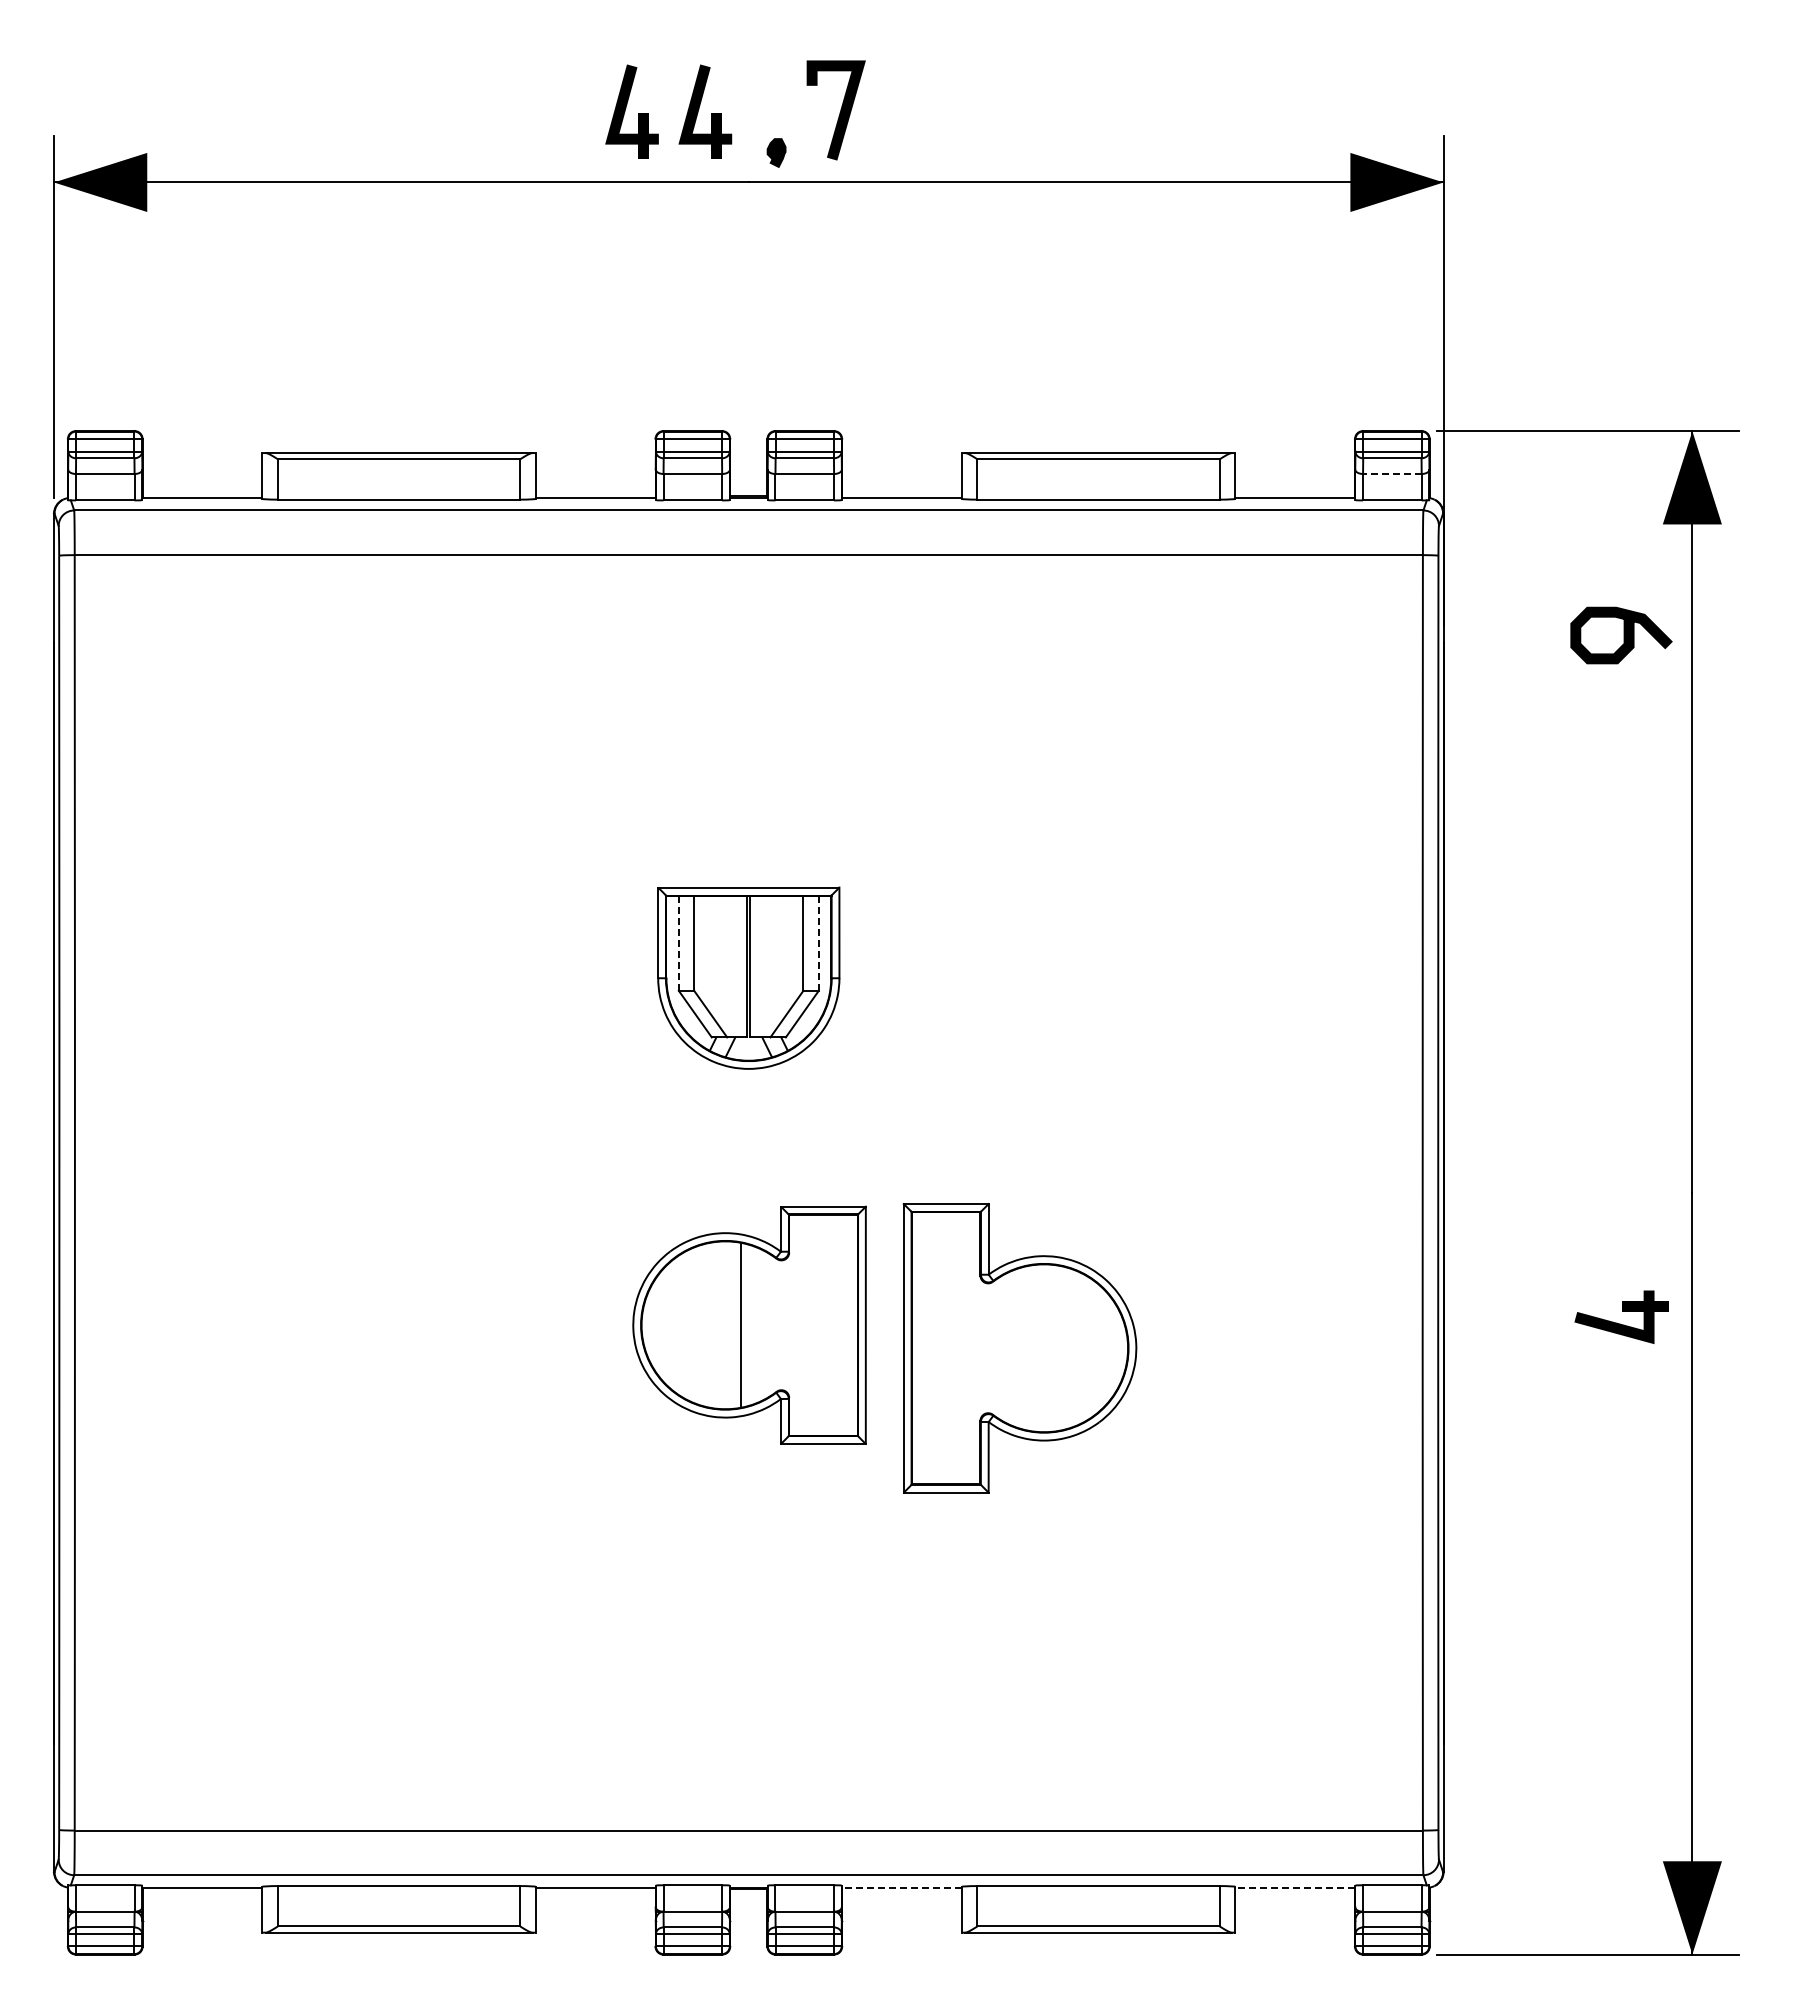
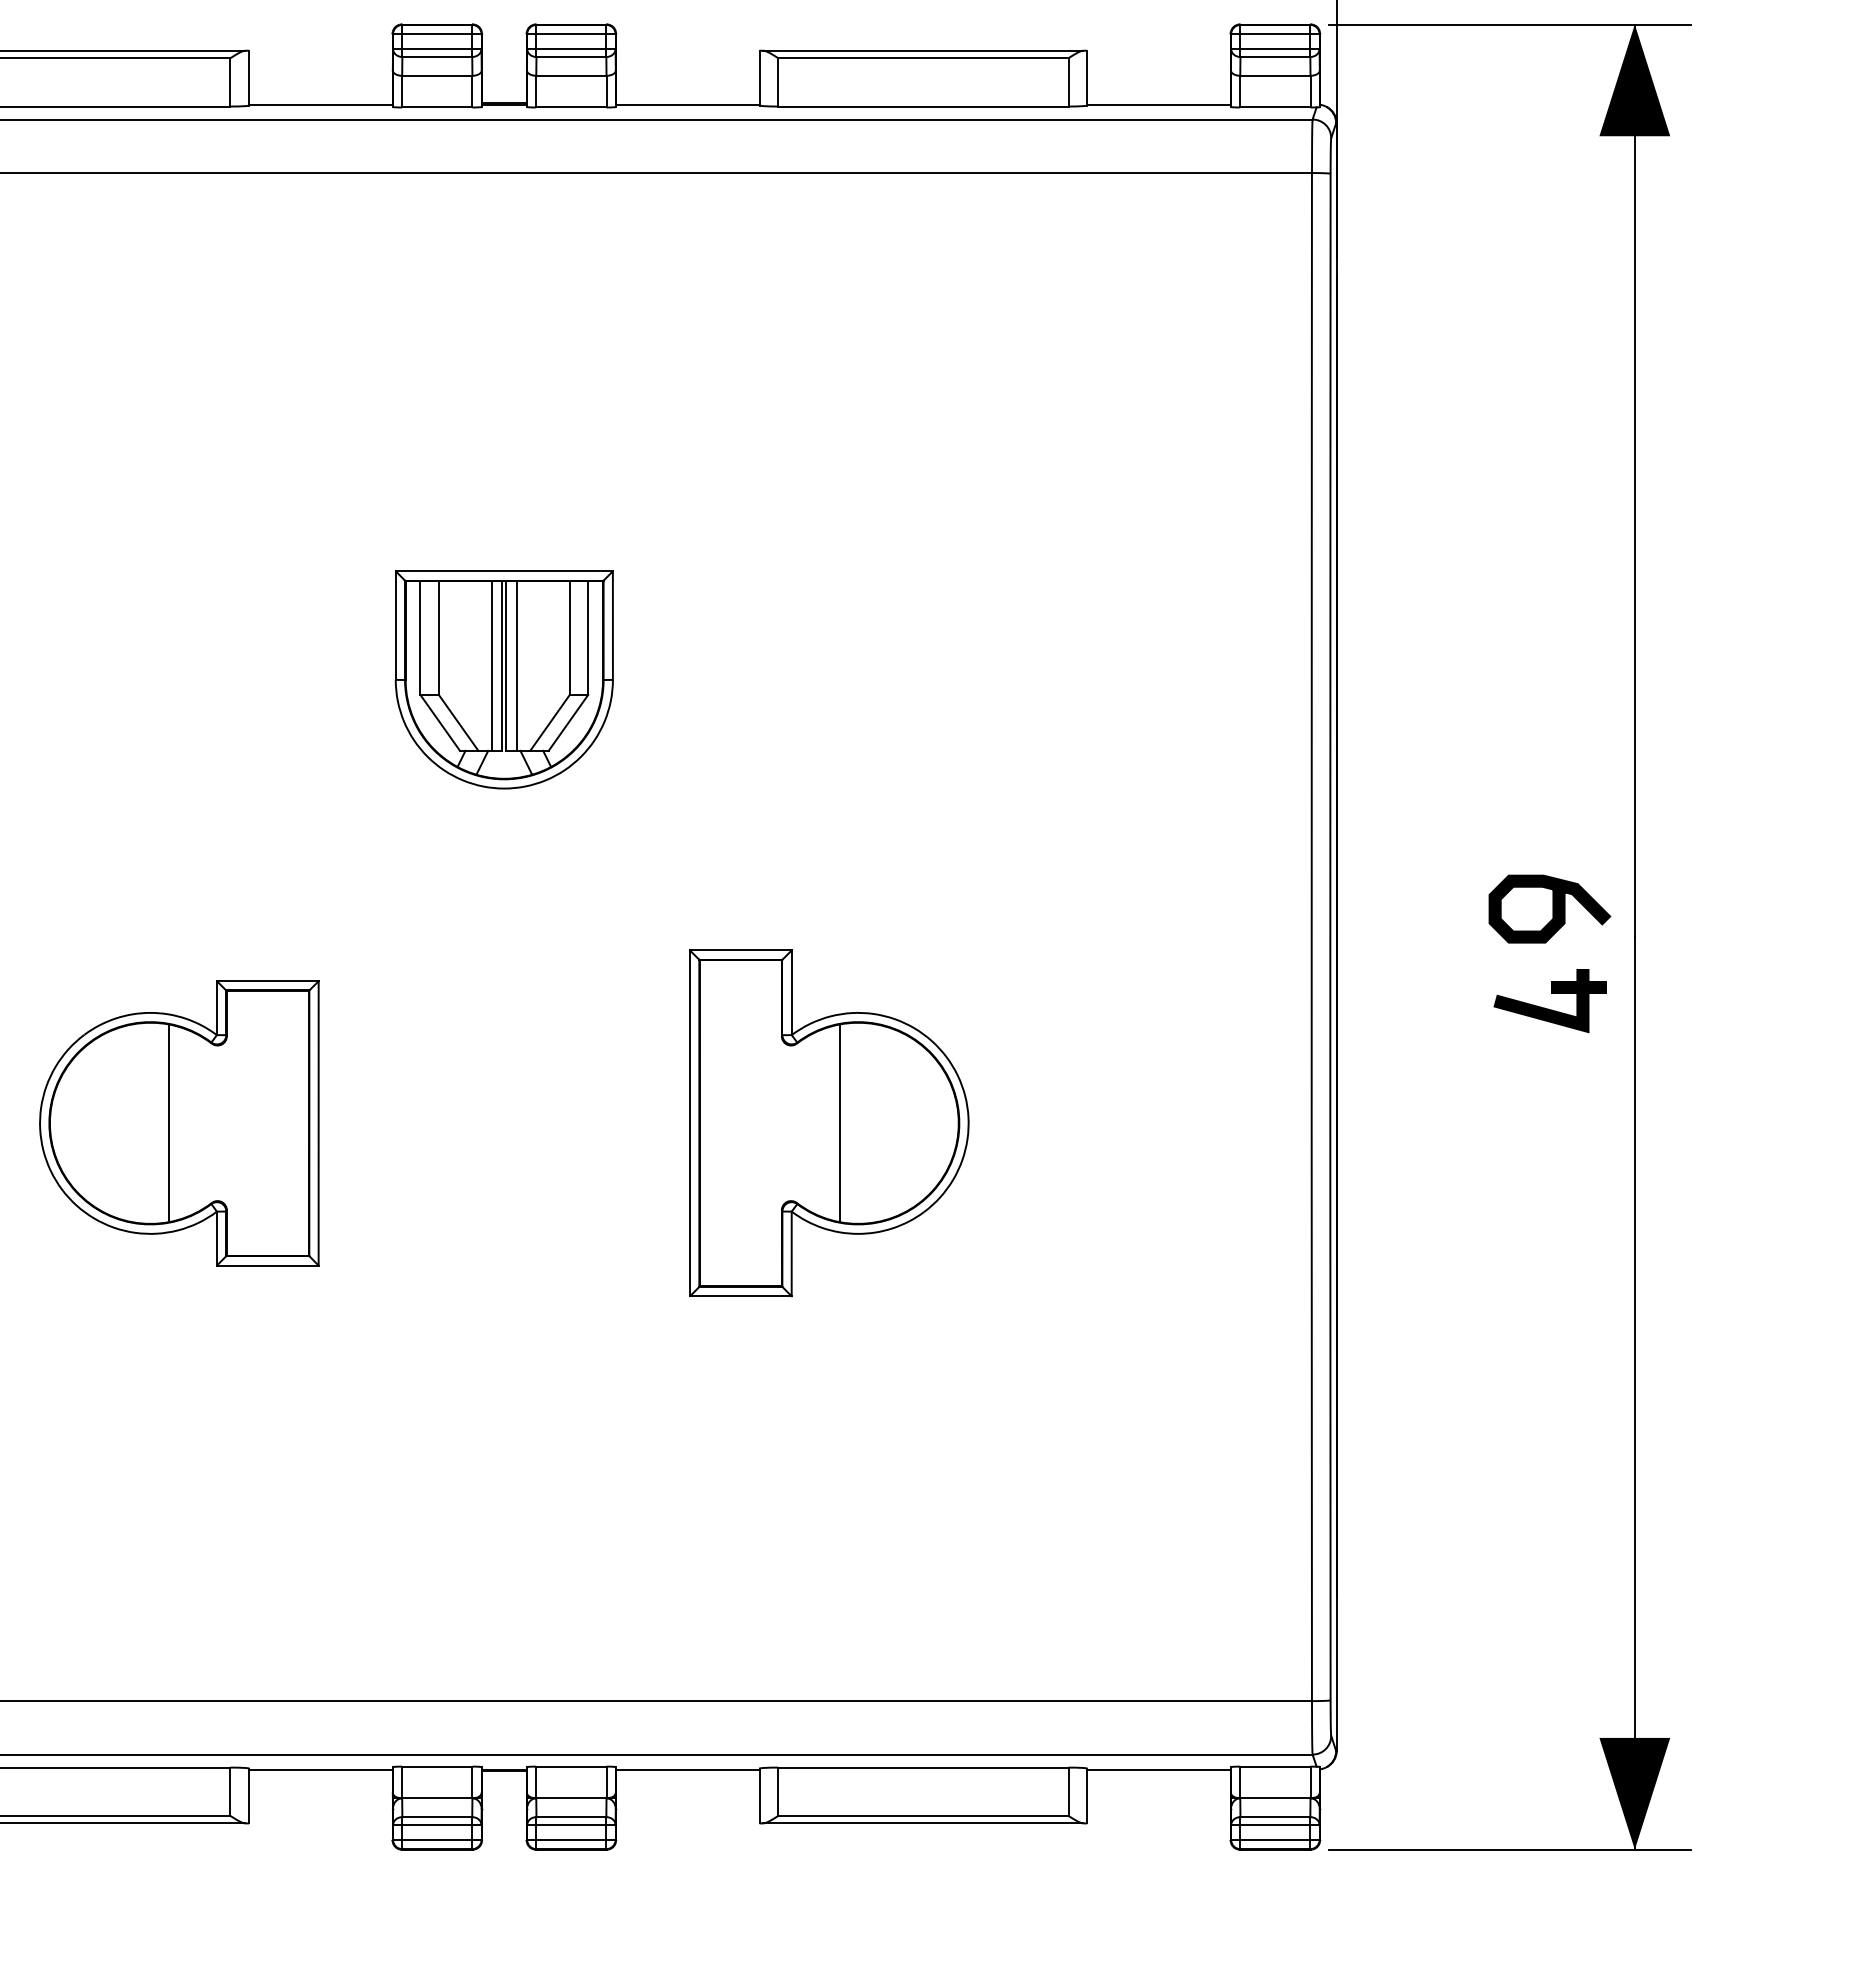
line: (1391, 473) -> (1274, 75), dashed -> solid
curve: (1623, 635) -> (1552, 909), moved
line: (678, 942) -> (420, 637), dashed -> solid
line: (818, 942) -> (587, 637), dashed -> solid
line: (738, 966) -> (491, 665), added
line: (759, 966) -> (517, 665), added
part: (1621, 1316) -> (1549, 1000), moved
part: (749, 1324) -> (179, 1122), moved
line: (1028, 1347) -> (839, 1122), added
line: (901, 1887) -> (687, 1769), dashed -> solid
line: (1295, 1887) -> (1159, 1769), dashed -> solid

